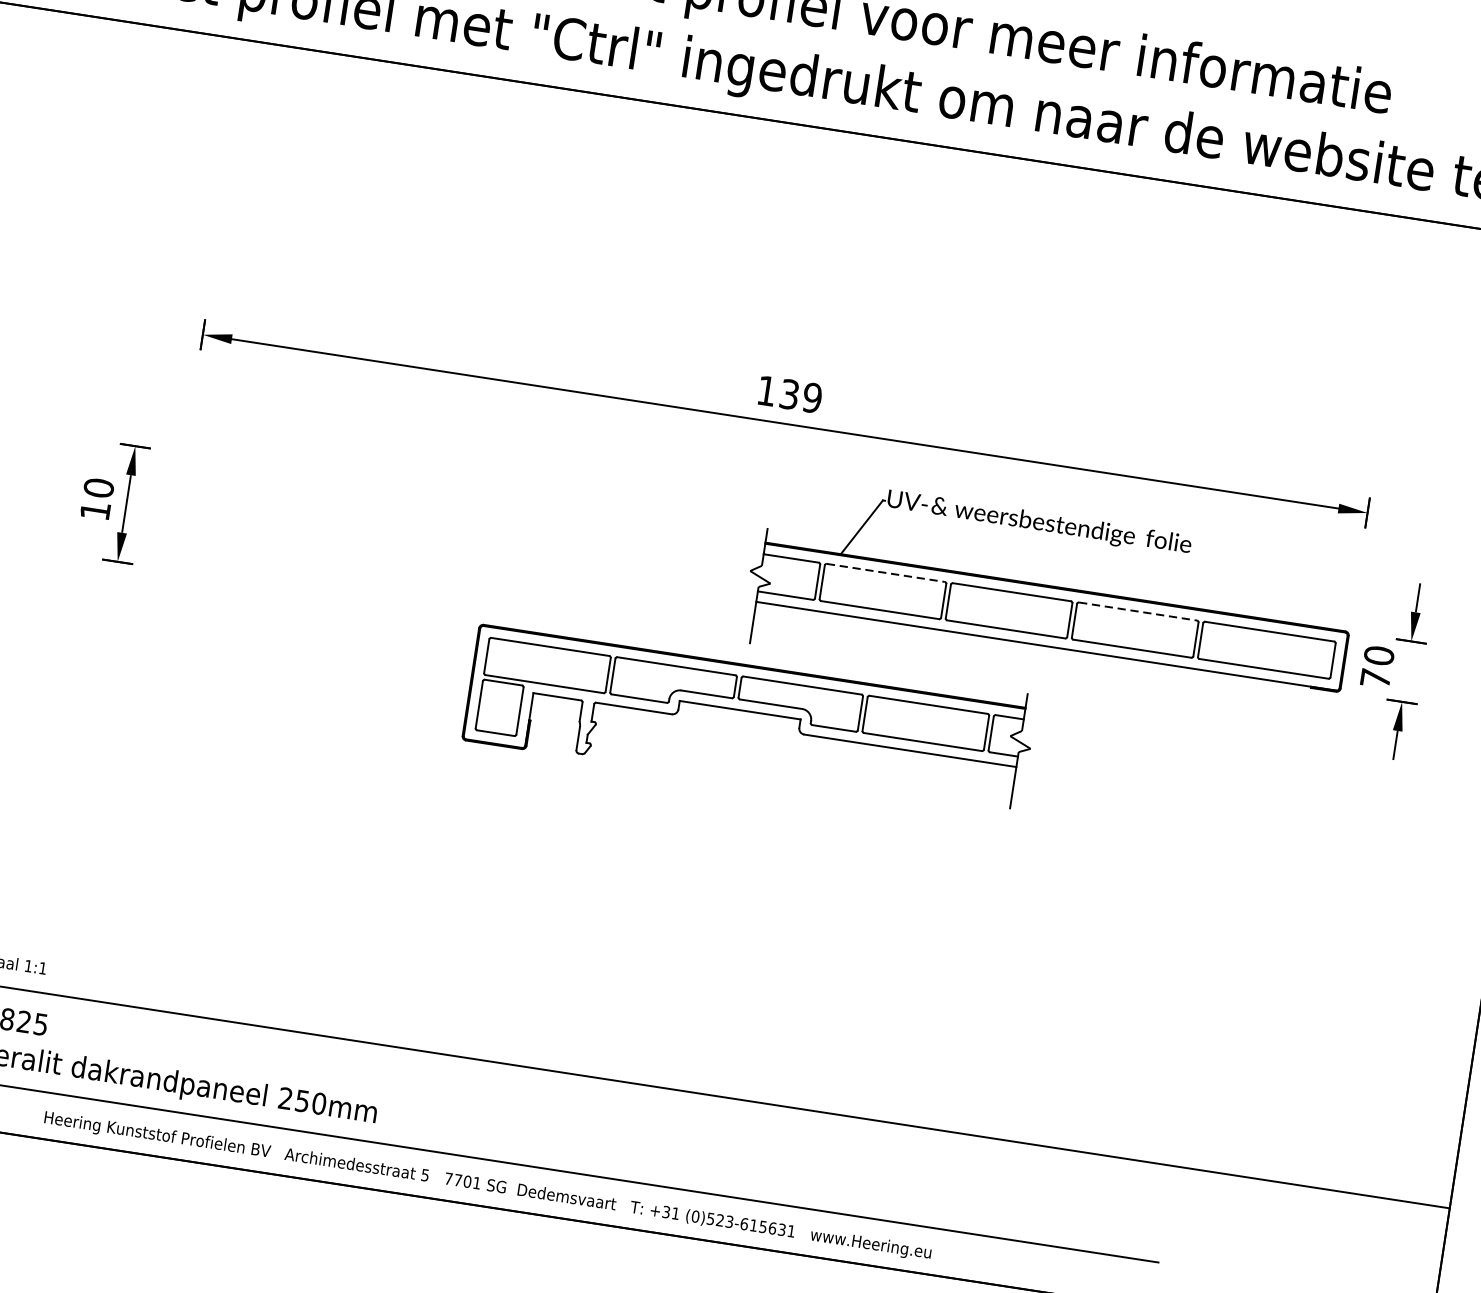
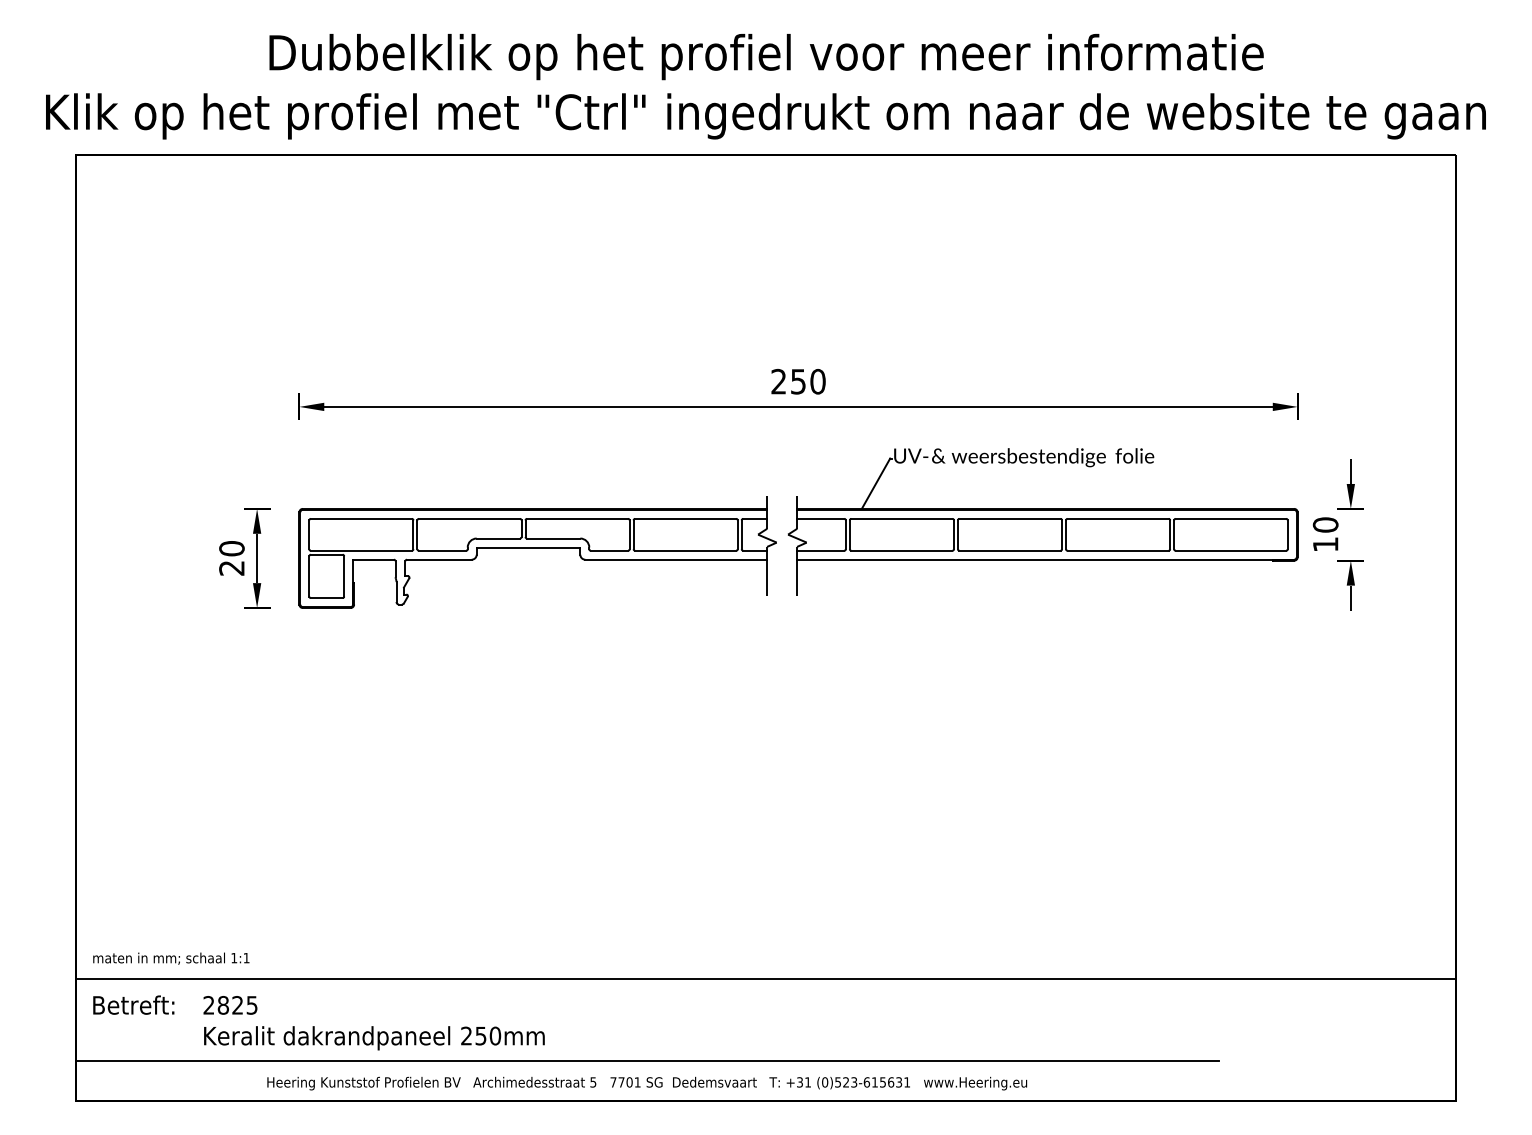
text: (789, 394) -> (798, 381), 139 -> 250
text: (94, 511) -> (231, 568), 10 -> 20
line: (885, 572) -> (901, 518), dashed -> solid
line: (1138, 611) -> (1118, 518), dashed -> solid
text: (1375, 678) -> (1325, 544), 70 -> 10
part: (749, 717) -> (537, 552), moved

